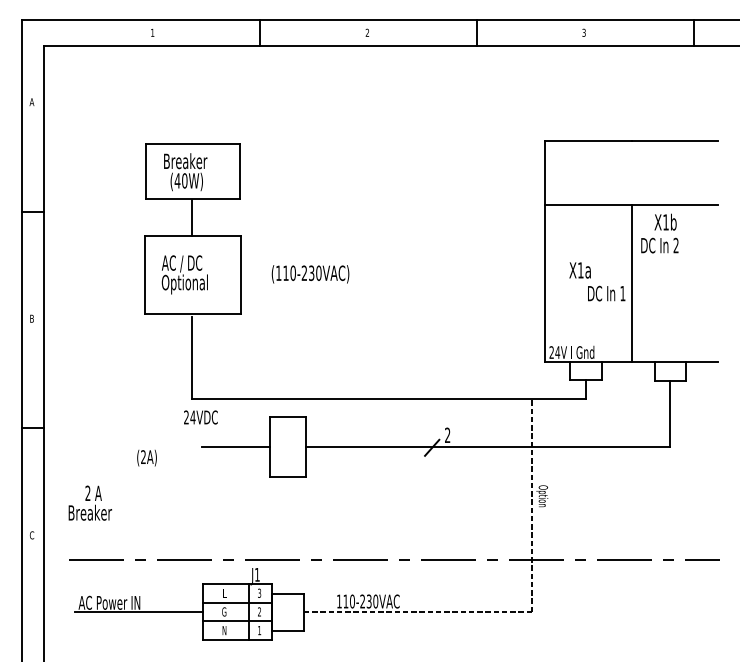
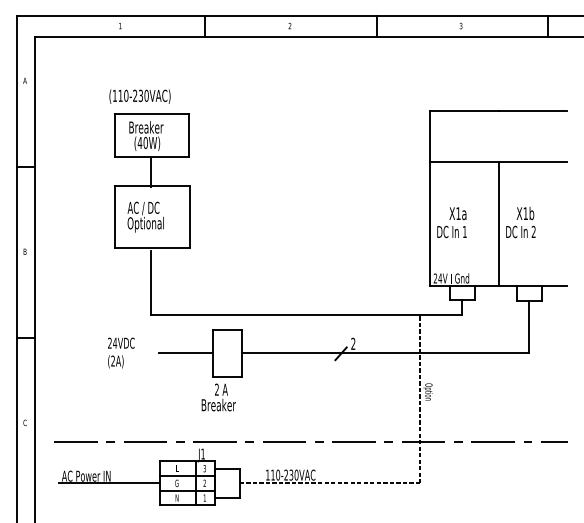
text: (659, 233) -> (520, 222), moved
text: (310, 274) -> (139, 96), moved
text: (606, 293) -> (451, 231), moved
text: (200, 417) -> (121, 343), moved
text: (89, 502) -> (218, 396), moved

